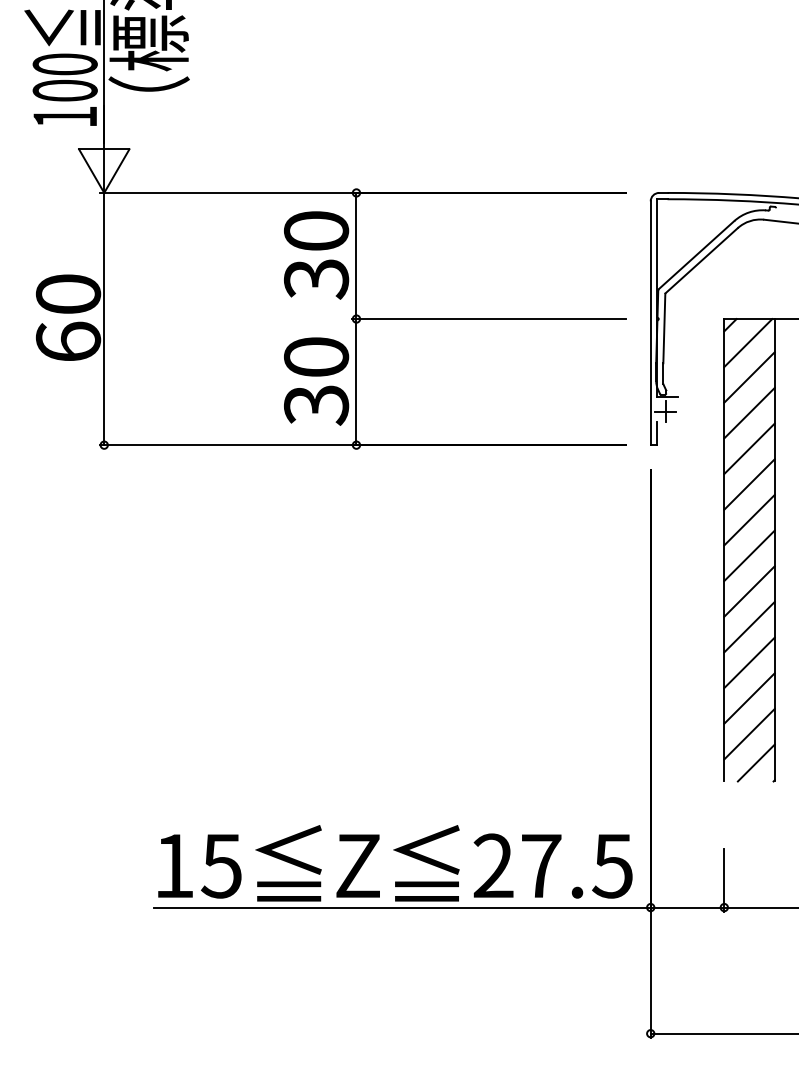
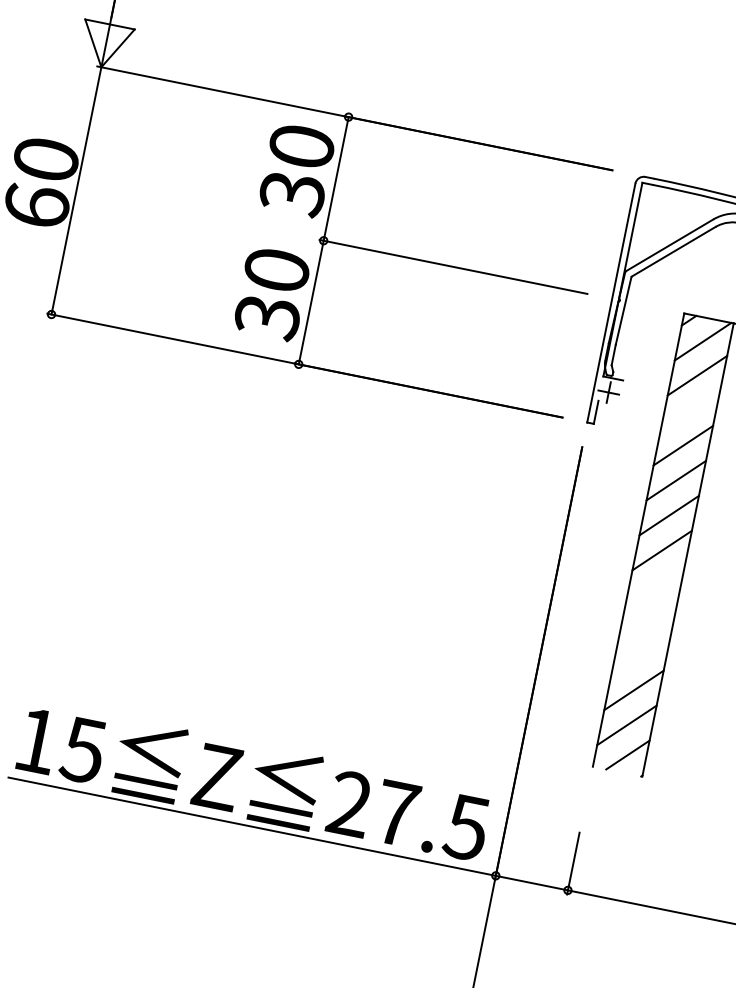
line: (749, 412) -> (690, 410), removed
line: (749, 591) -> (655, 585), removed
line: (749, 626) -> (648, 619), removed
line: (749, 662) -> (641, 655), removed

